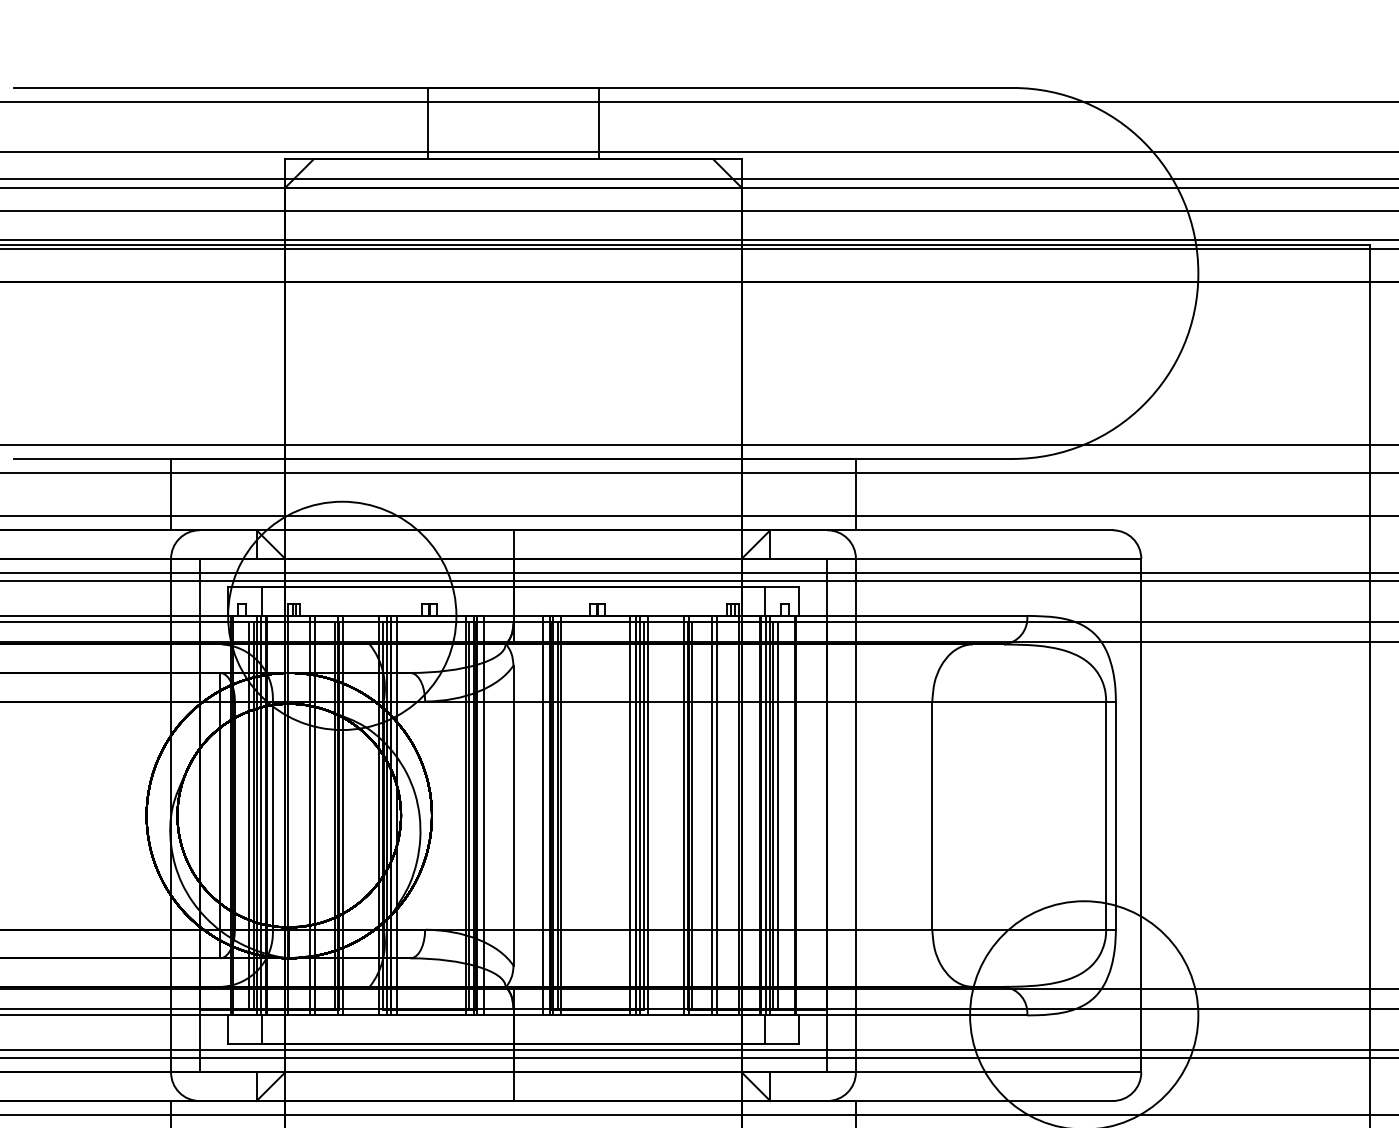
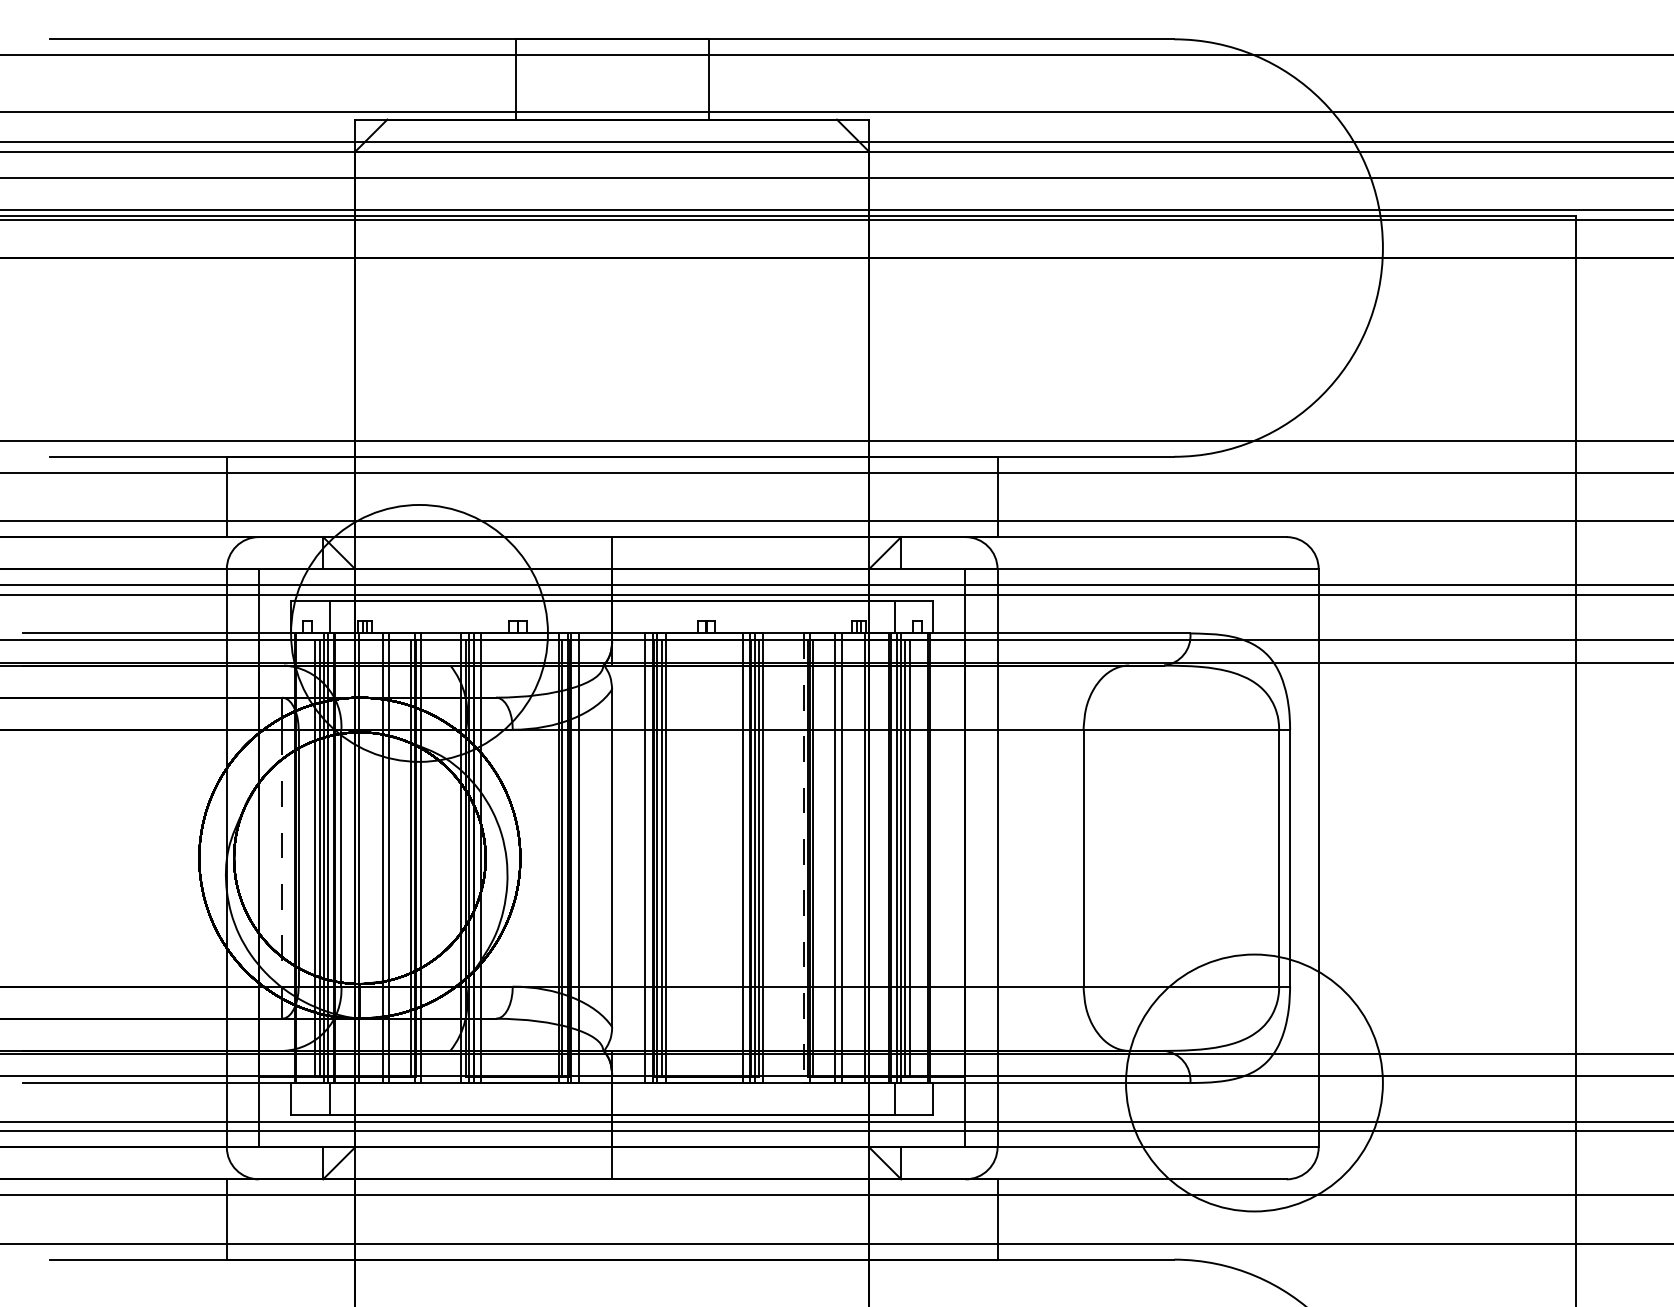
line: (220, 815) -> (282, 858), solid -> dashed
line: (683, 815) -> (803, 858), solid -> dashed

